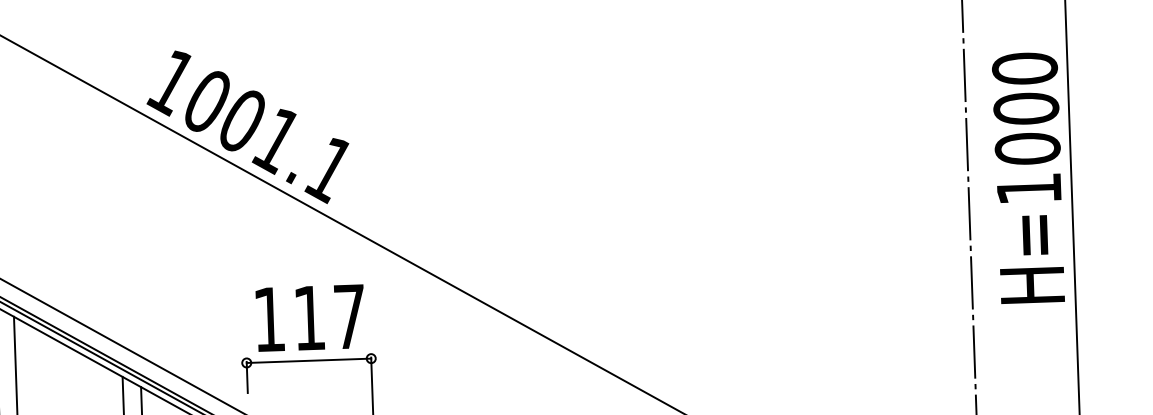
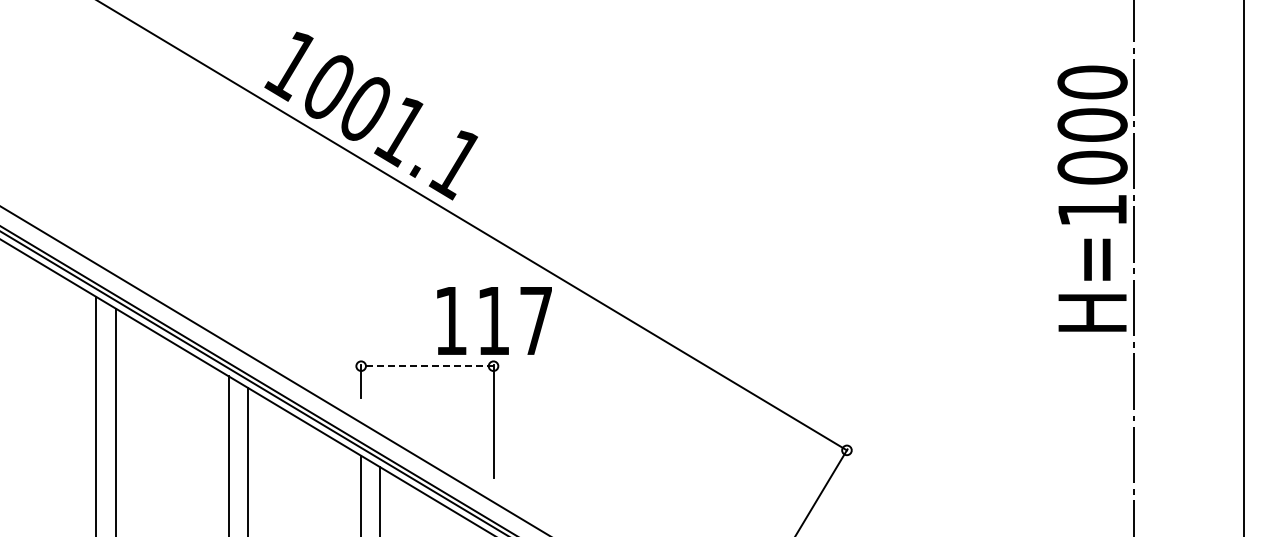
text: (1028, 177) -> (1092, 198), moved
text: (310, 317) -> (494, 320), moved
line: (308, 361) -> (426, 366), solid -> dashed

